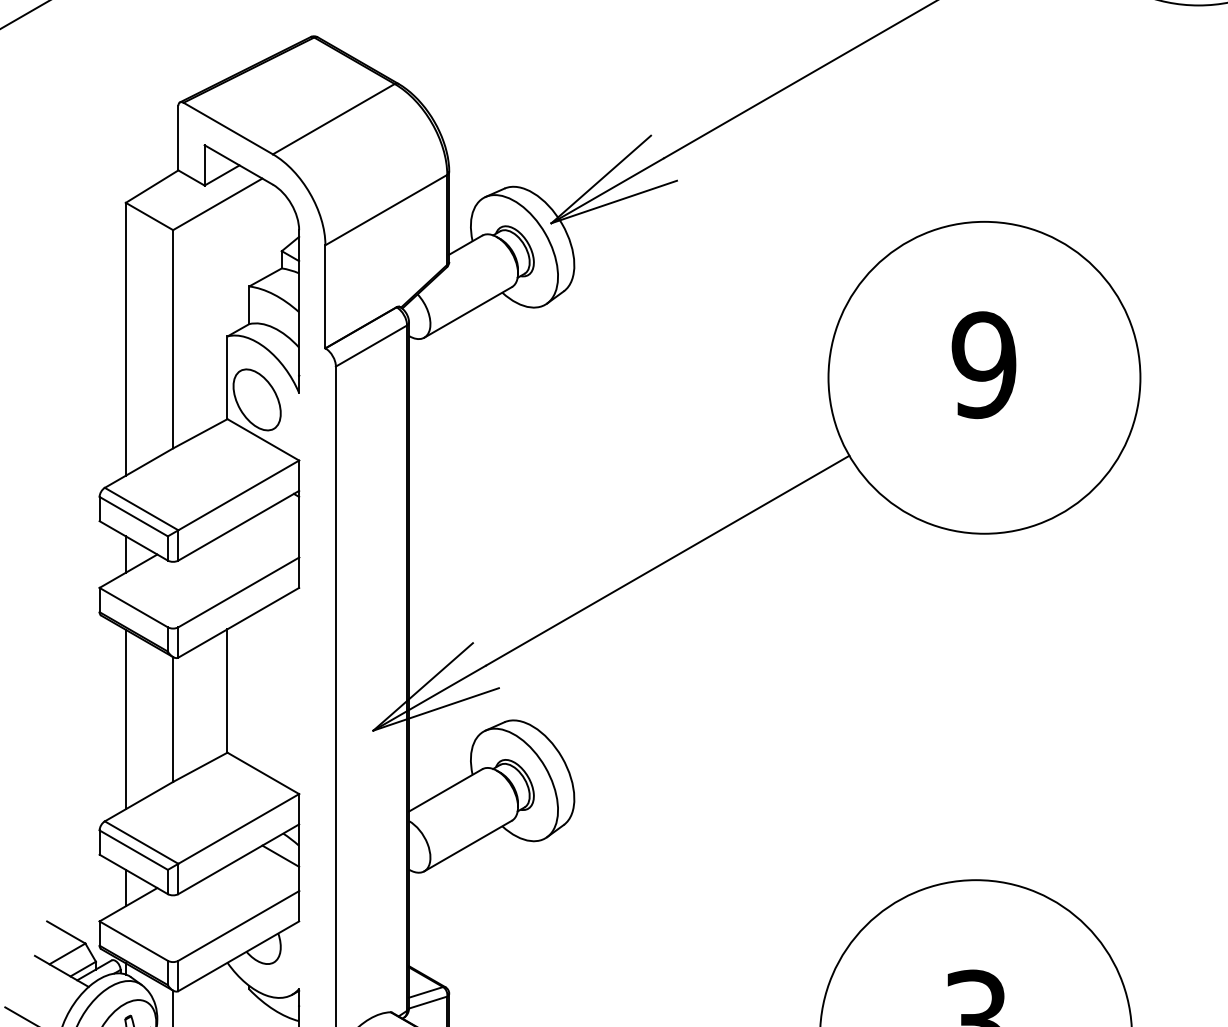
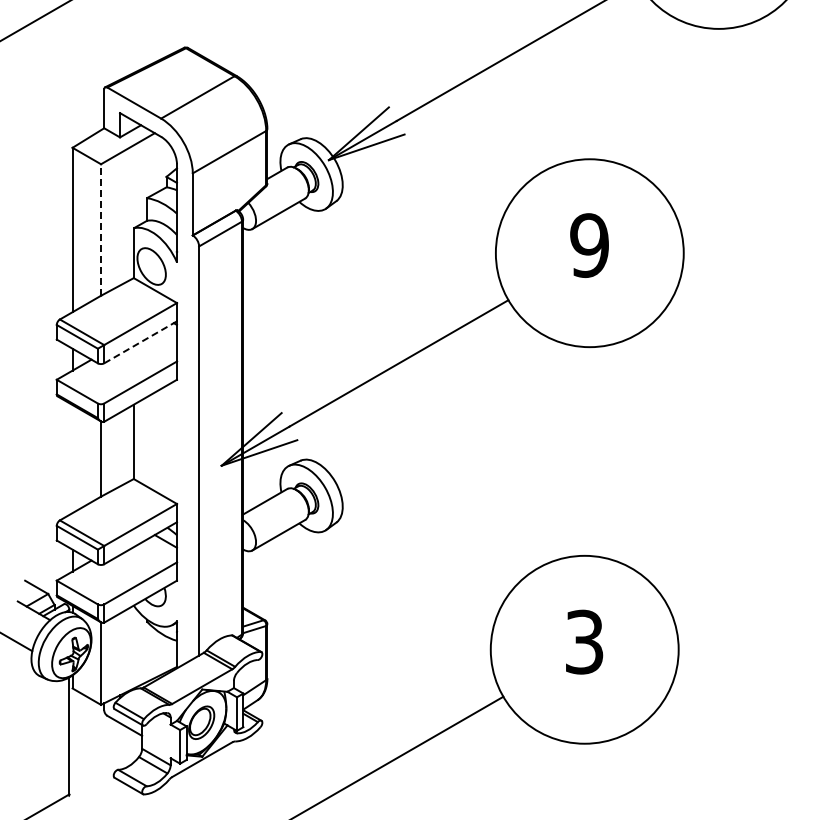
line: (173, 340) -> (101, 230), solid -> dashed
line: (240, 526) -> (141, 342), solid -> dashed
line: (125, 720) -> (72, 459), removed

